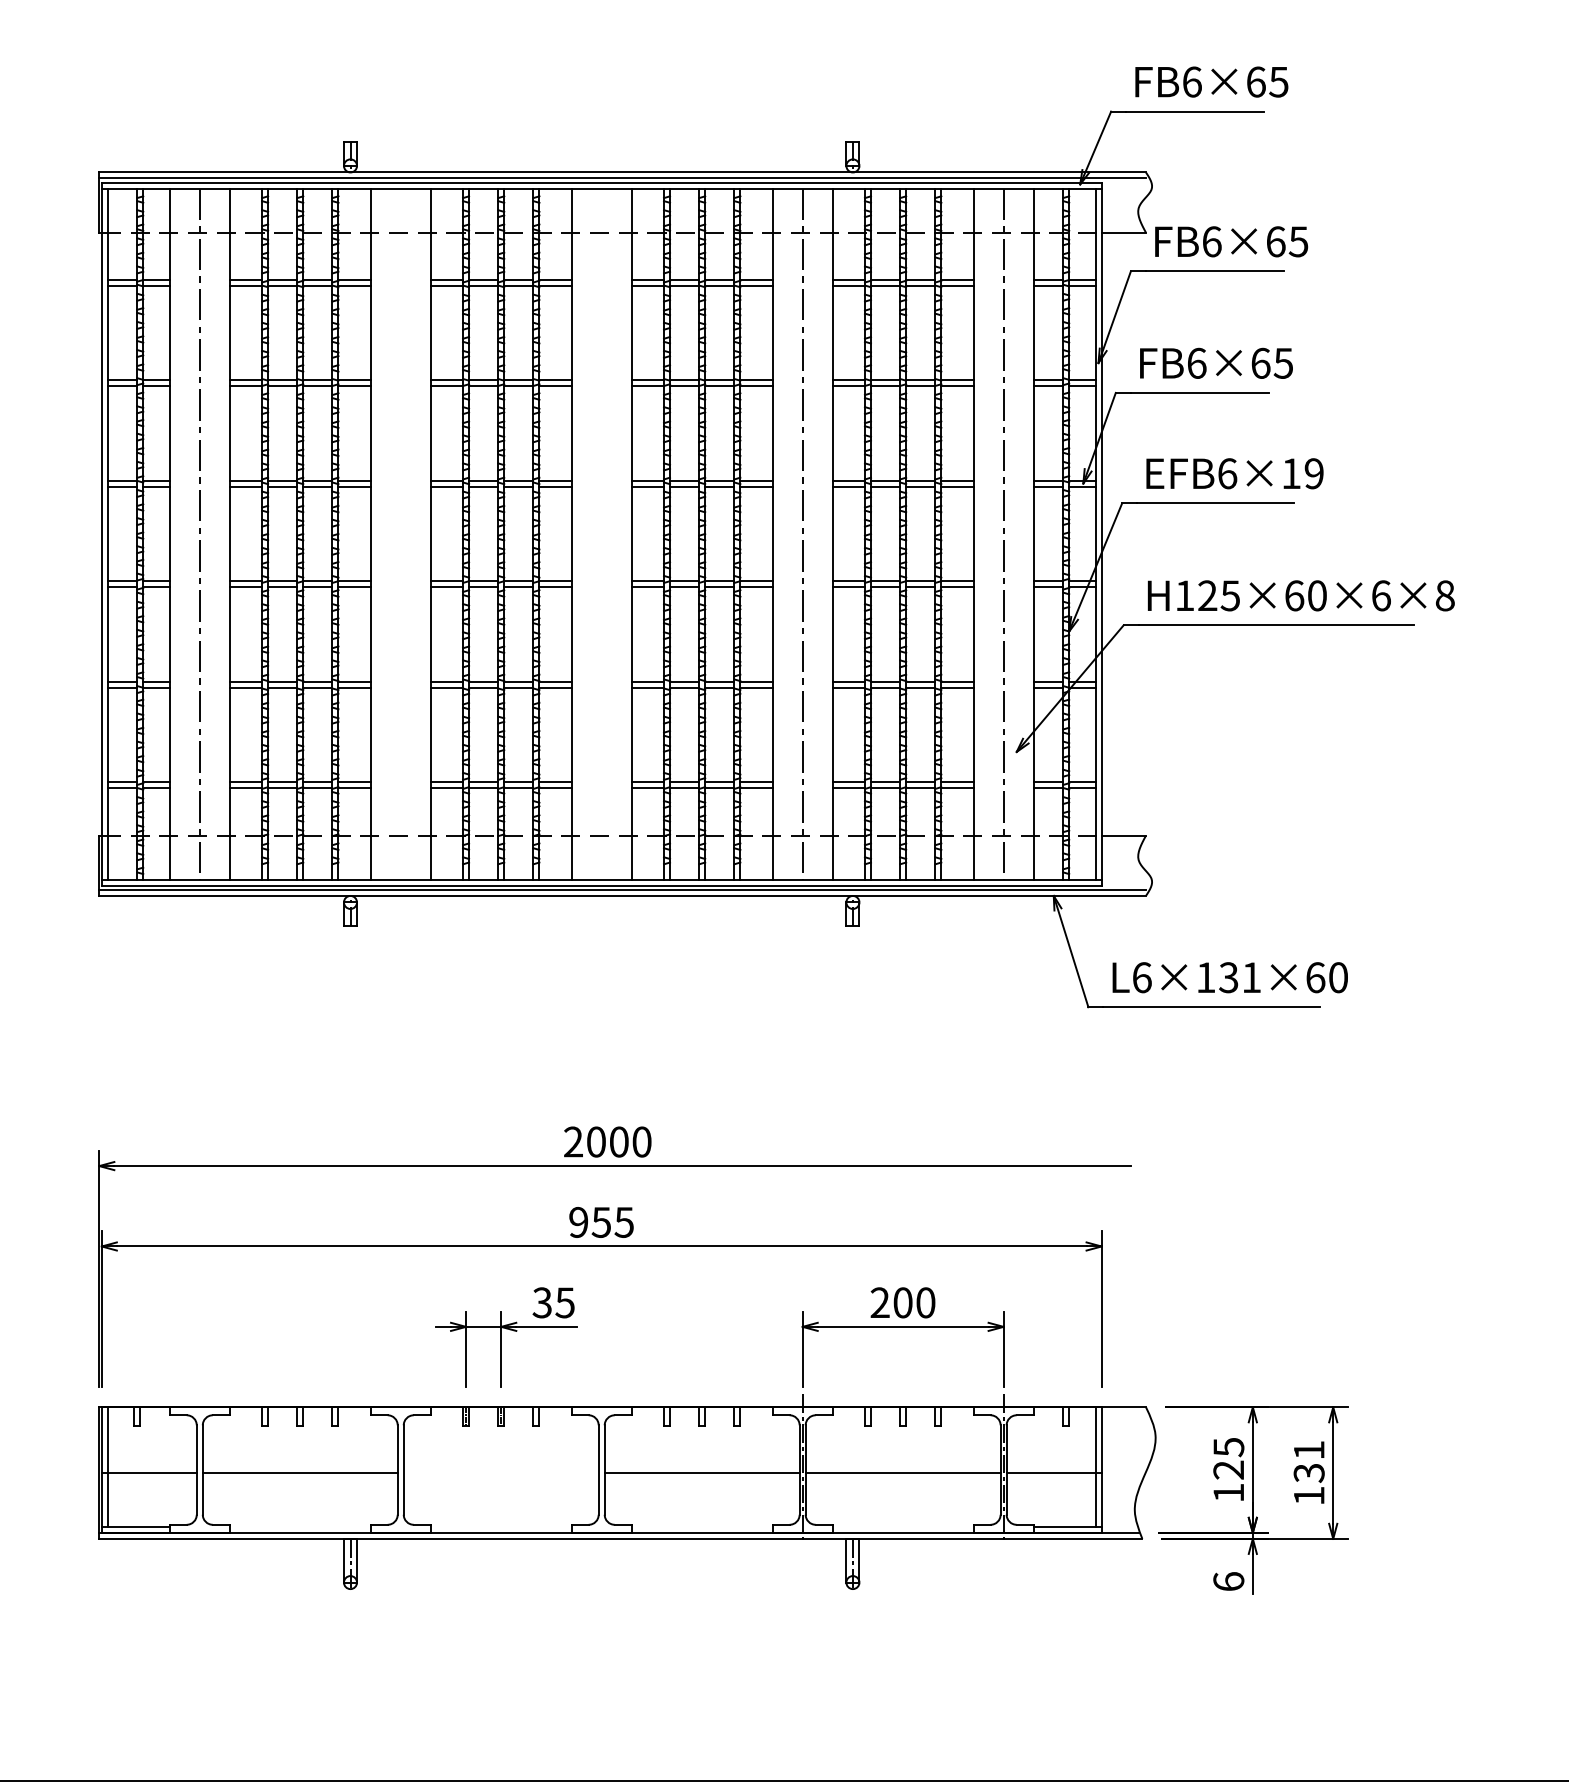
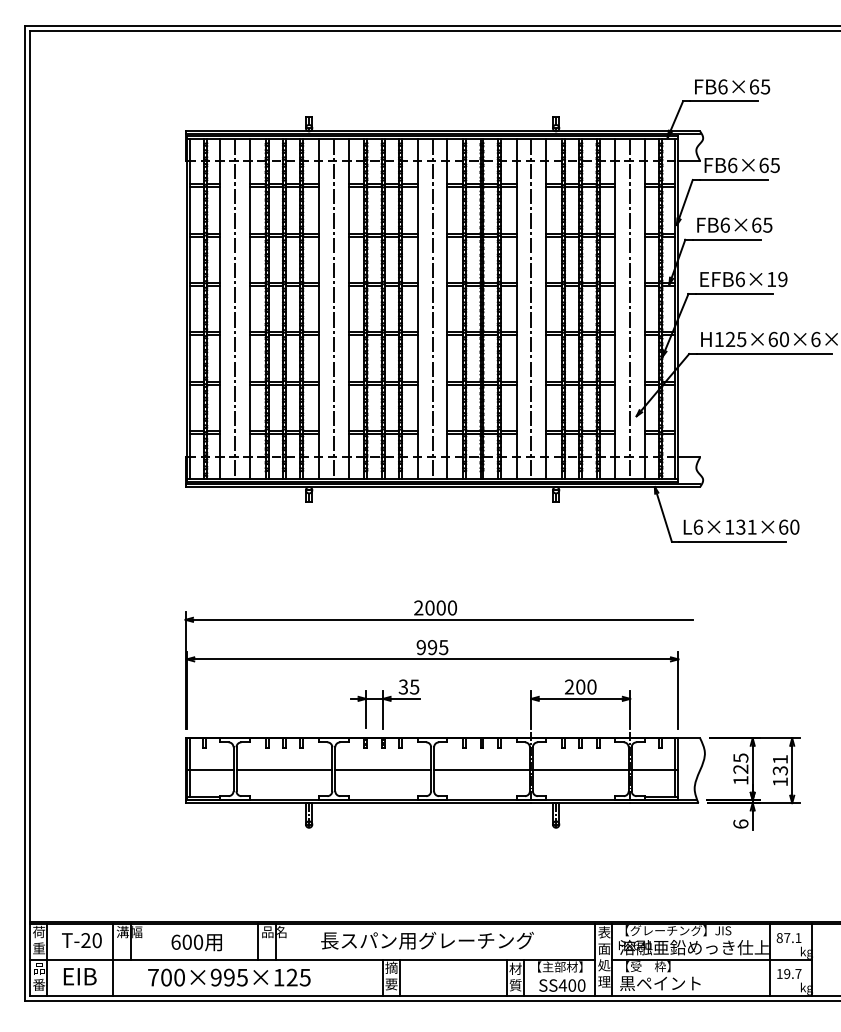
line: (400, 534) -> (333, 309), added
line: (601, 534) -> (432, 309), added
text: (601, 1222) -> (432, 647), 955 -> 995
line: (501, 1472) -> (383, 770), added

